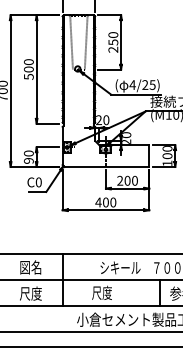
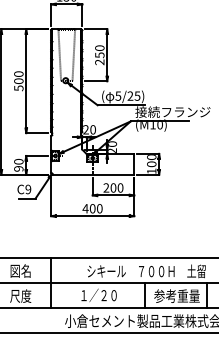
text: (132, 84) -> (118, 95), 4/25) -> 5/25)
text: (38, 182) -> (28, 189), C0 -> C9
text: (110, 292) -> (97, 295), 尺度 -> １／２０

